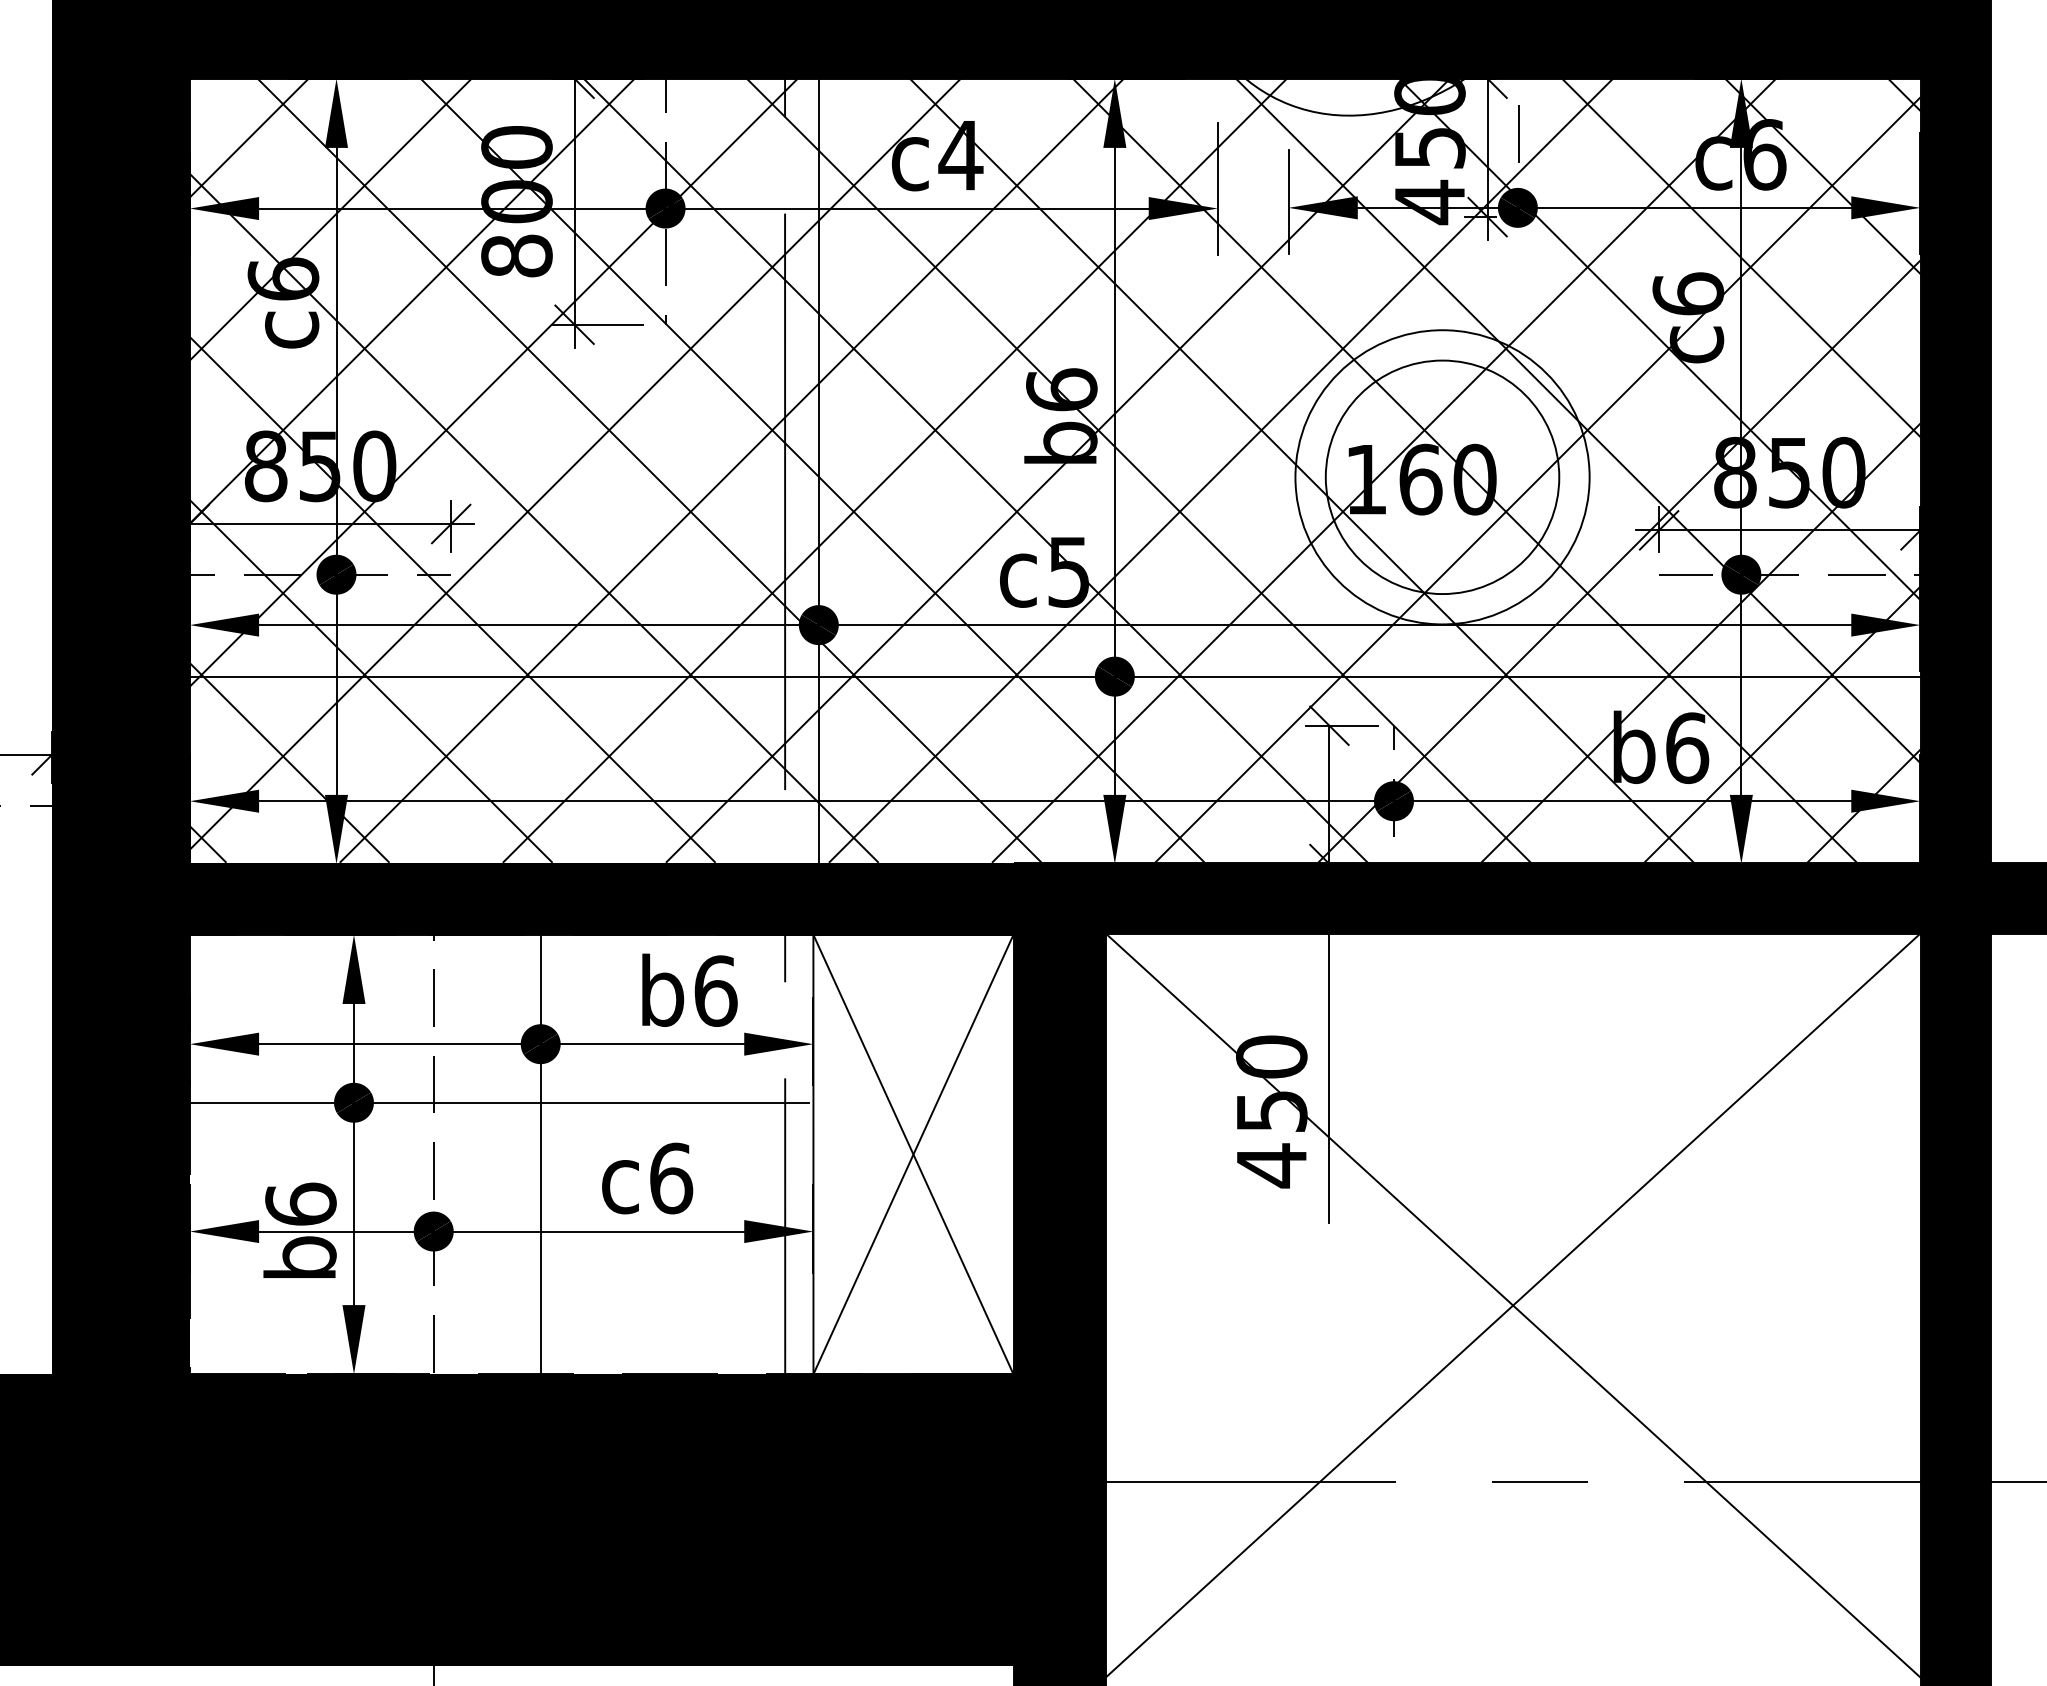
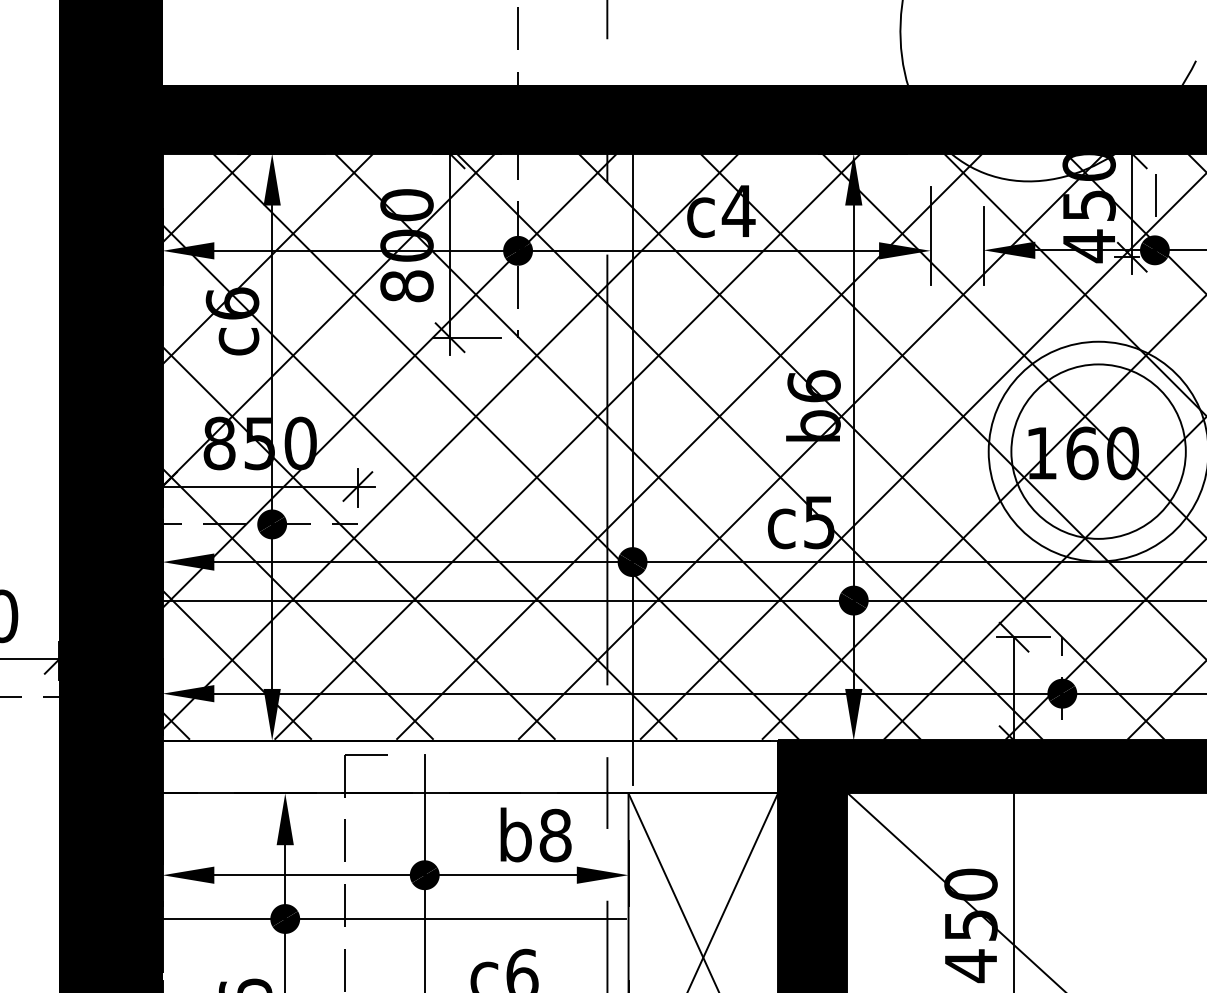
fill: (601, 899) -> (470, 767), removed
text: (715, 990) -> (555, 835), b6 -> b8

